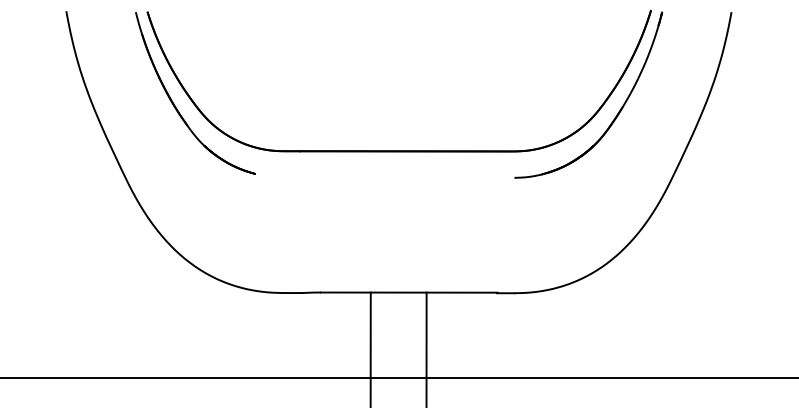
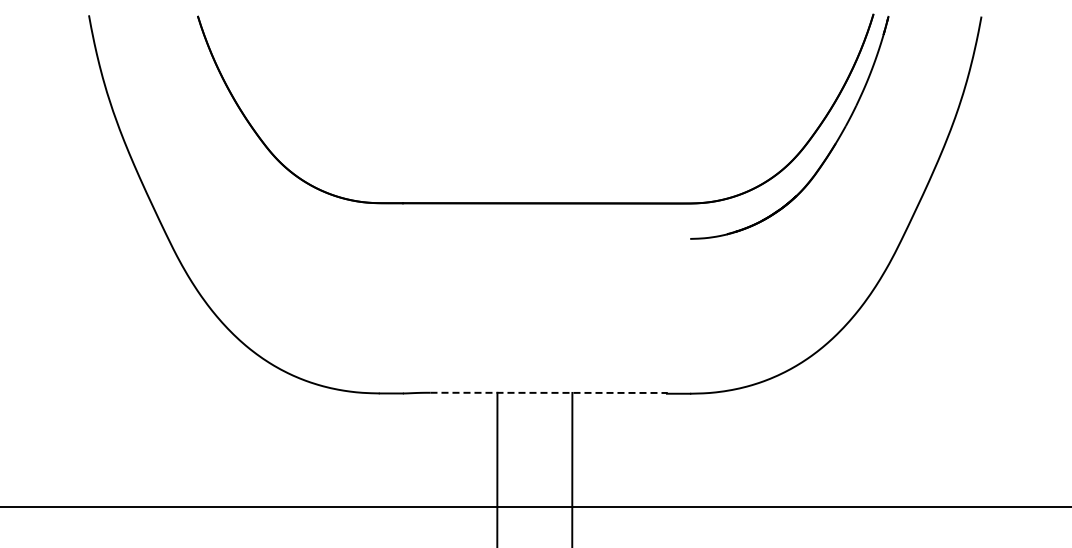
part: (174, 104) -> (234, 140), removed
line: (409, 292) -> (549, 392), solid -> dashed

